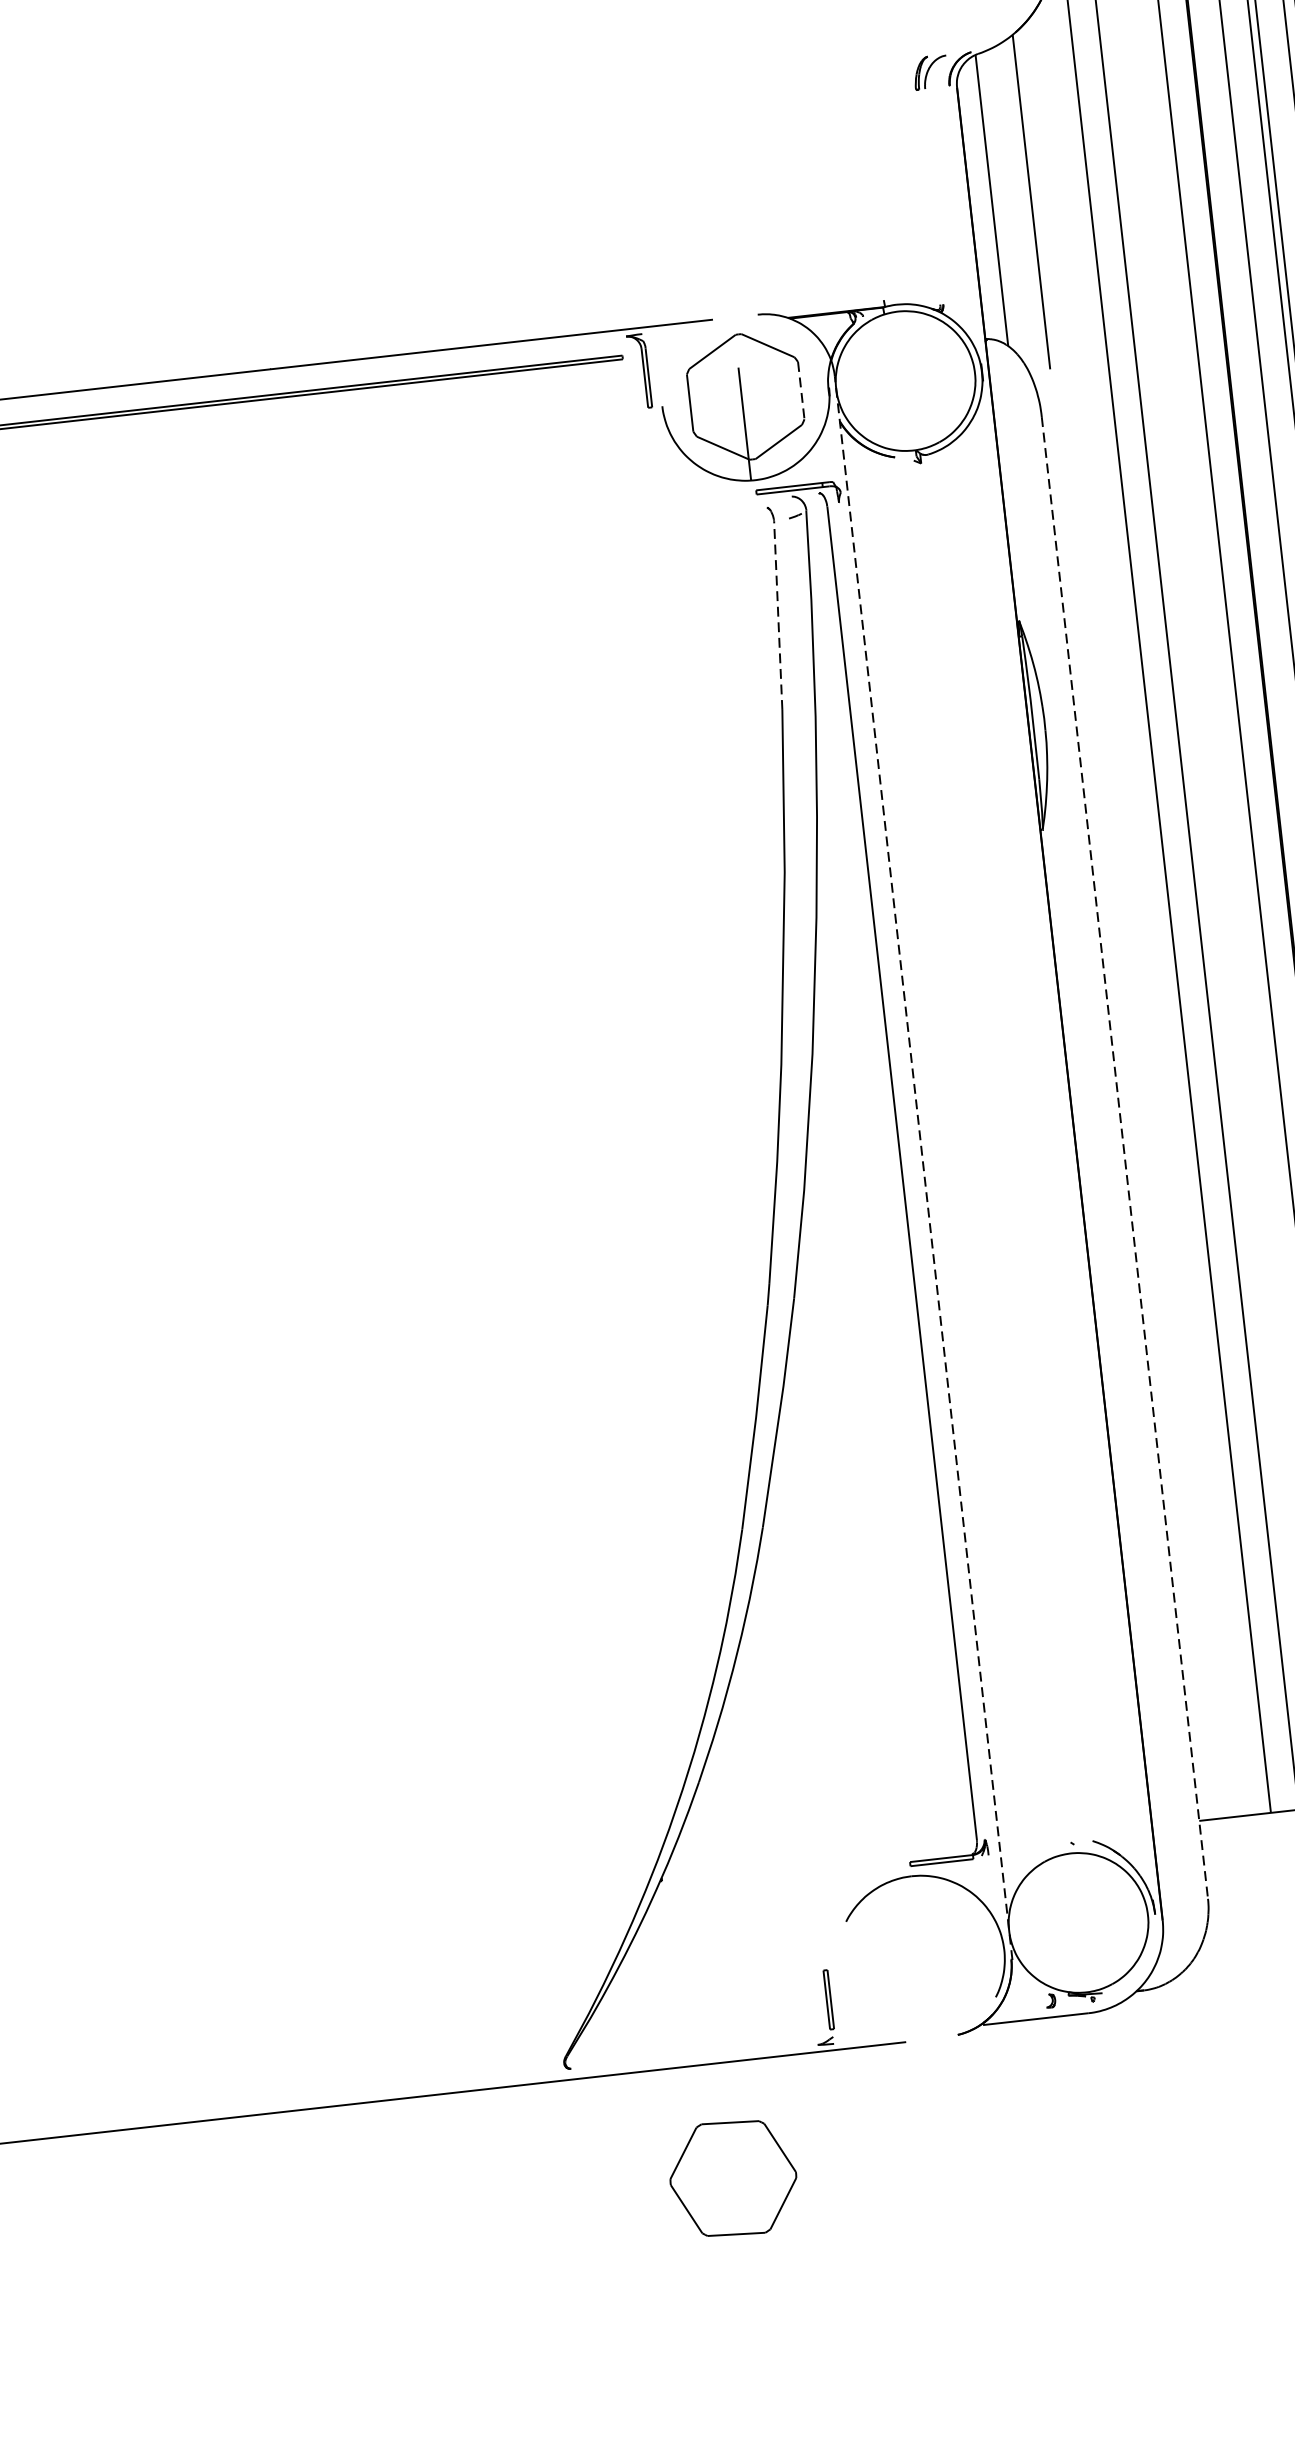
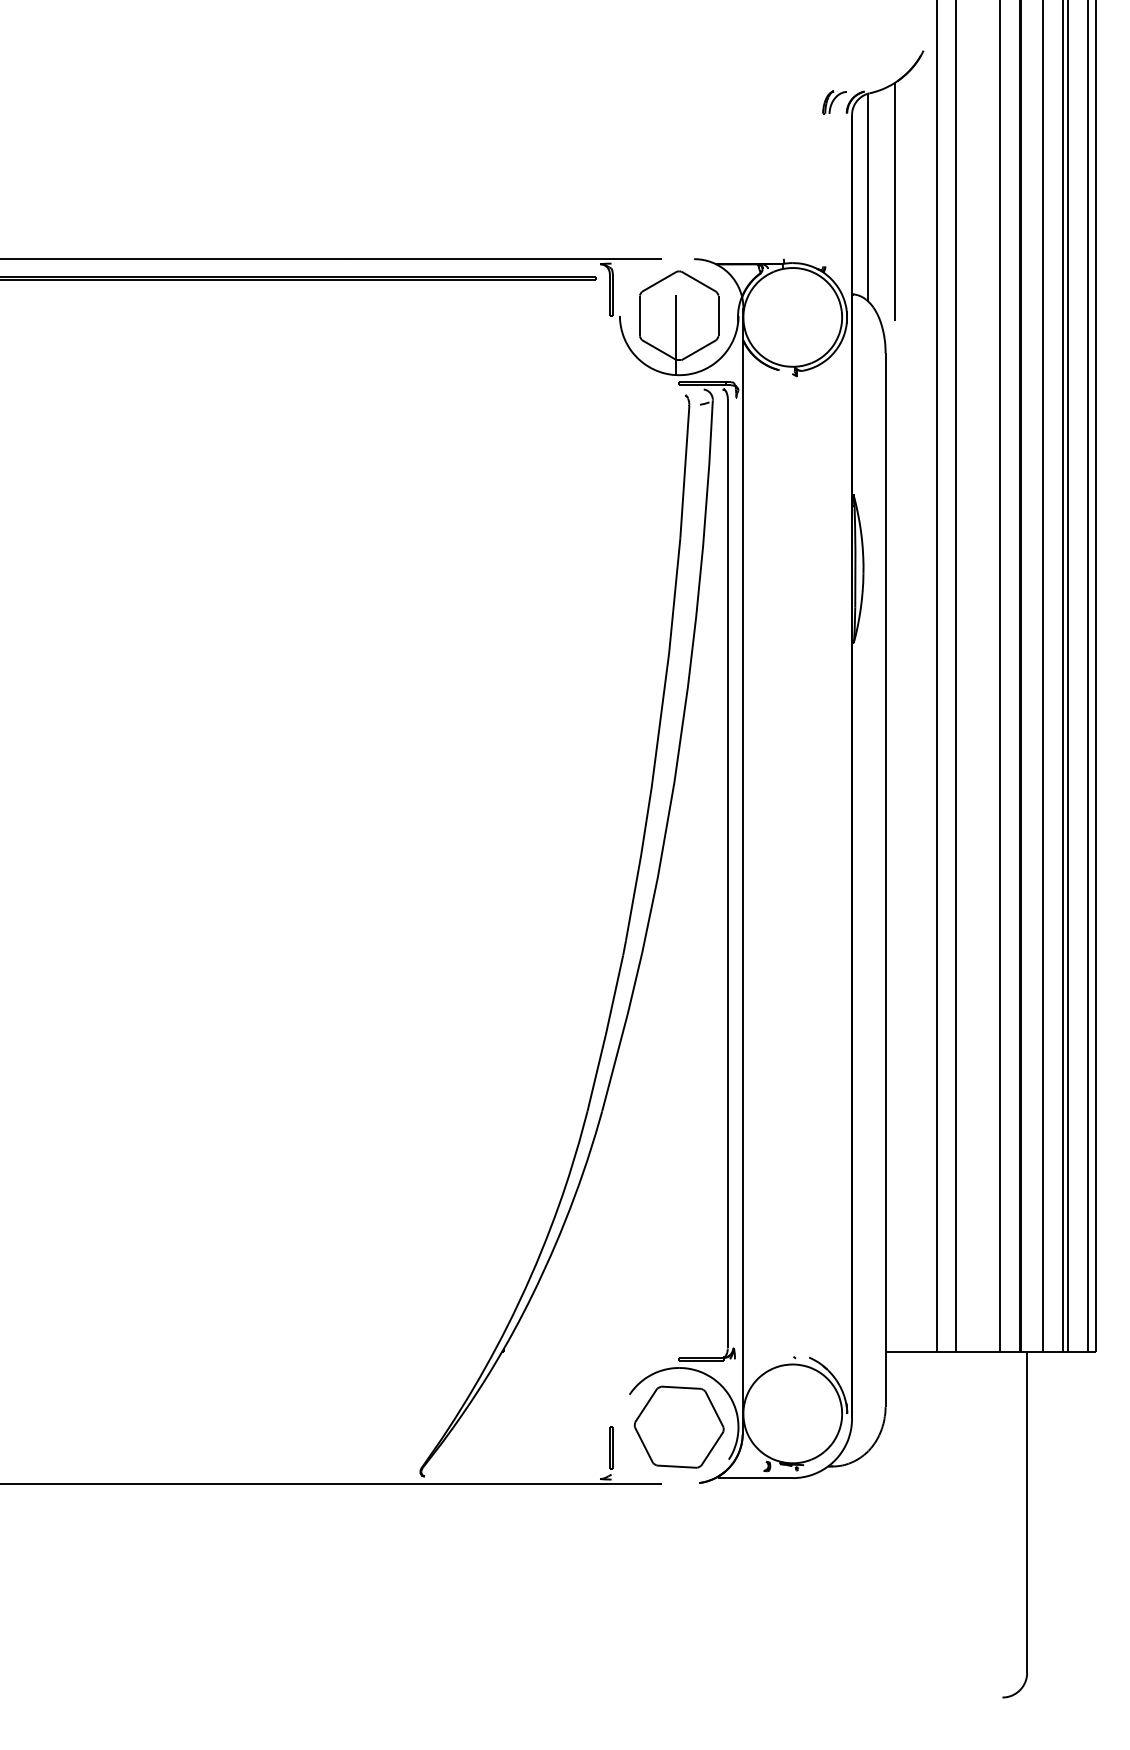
line: (801, 391) -> (718, 316), dashed -> solid
line: (777, 616) -> (684, 472), dashed -> solid
line: (1124, 1158) -> (885, 880), dashed -> solid
line: (923, 1167) -> (743, 871), dashed -> solid
part: (732, 2177) -> (678, 1426), moved

